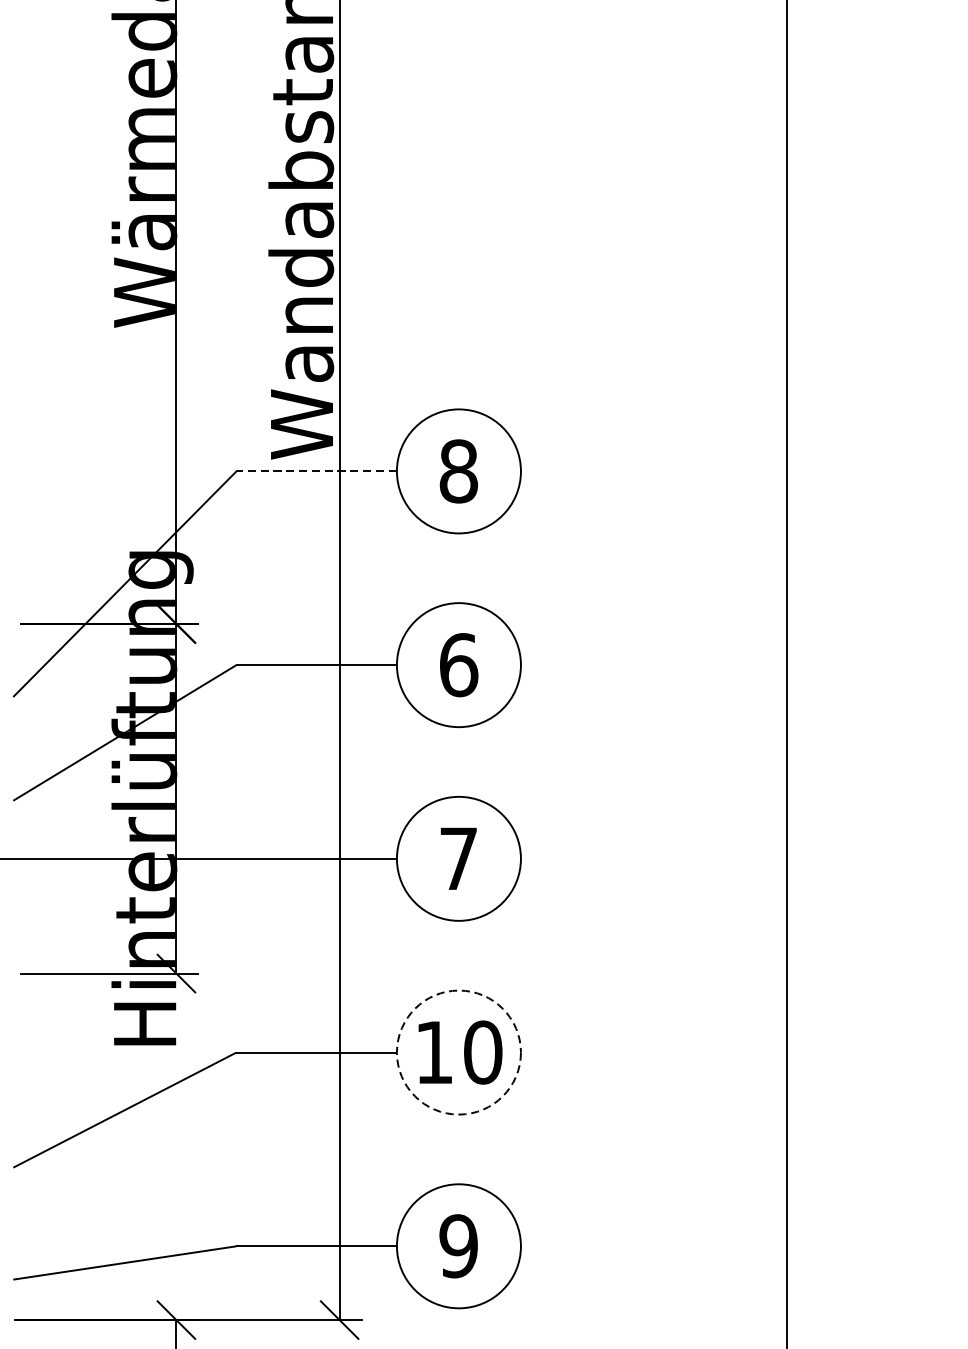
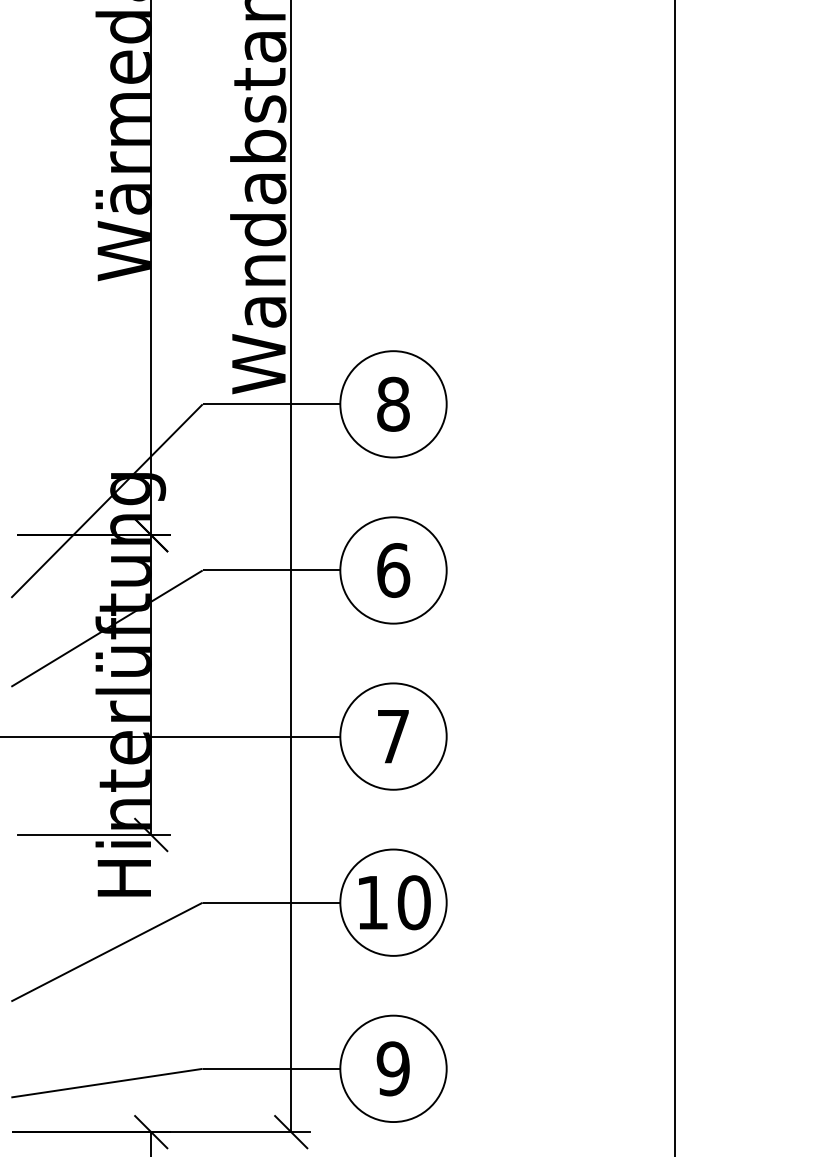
line: (316, 471) -> (271, 404), dashed -> solid
circle: (458, 1052) -> (393, 902), dashed -> solid

